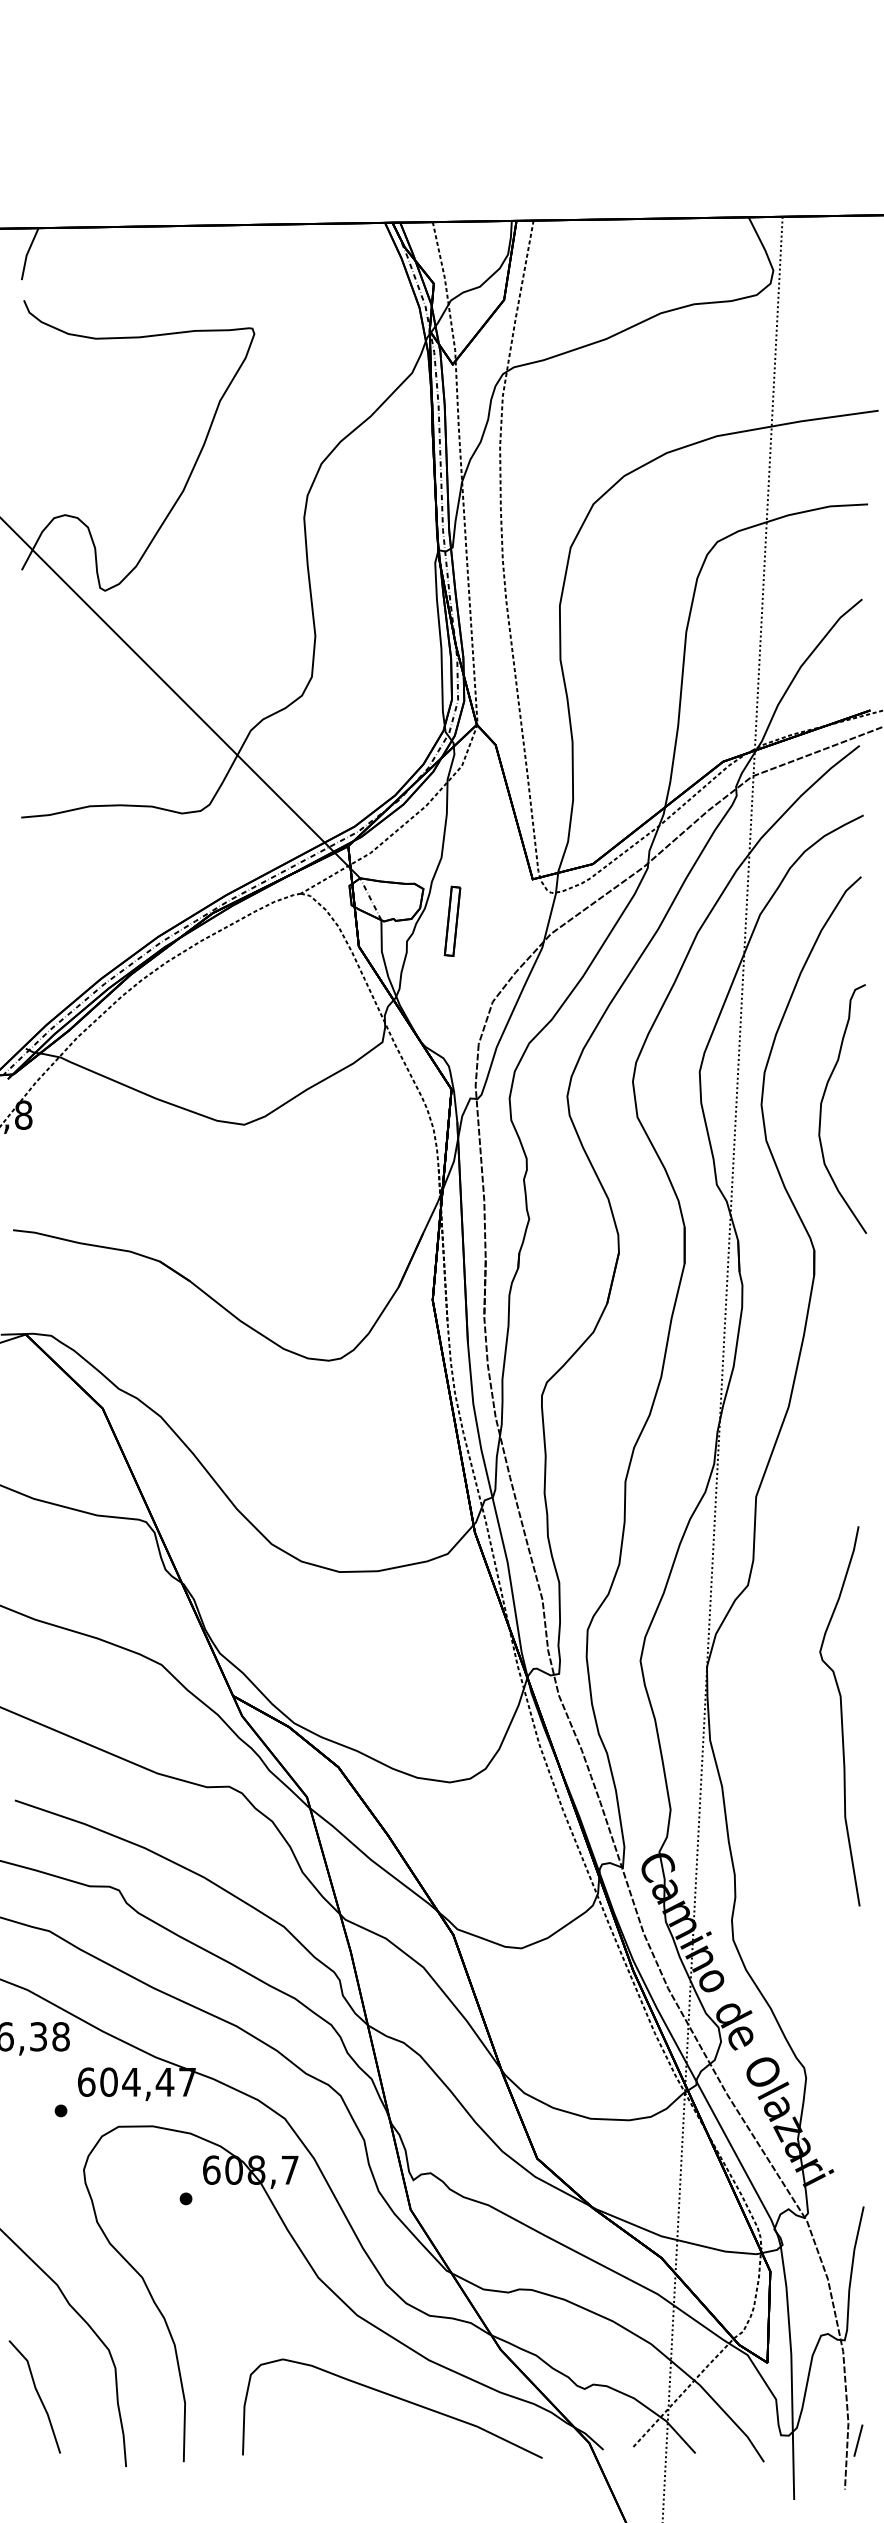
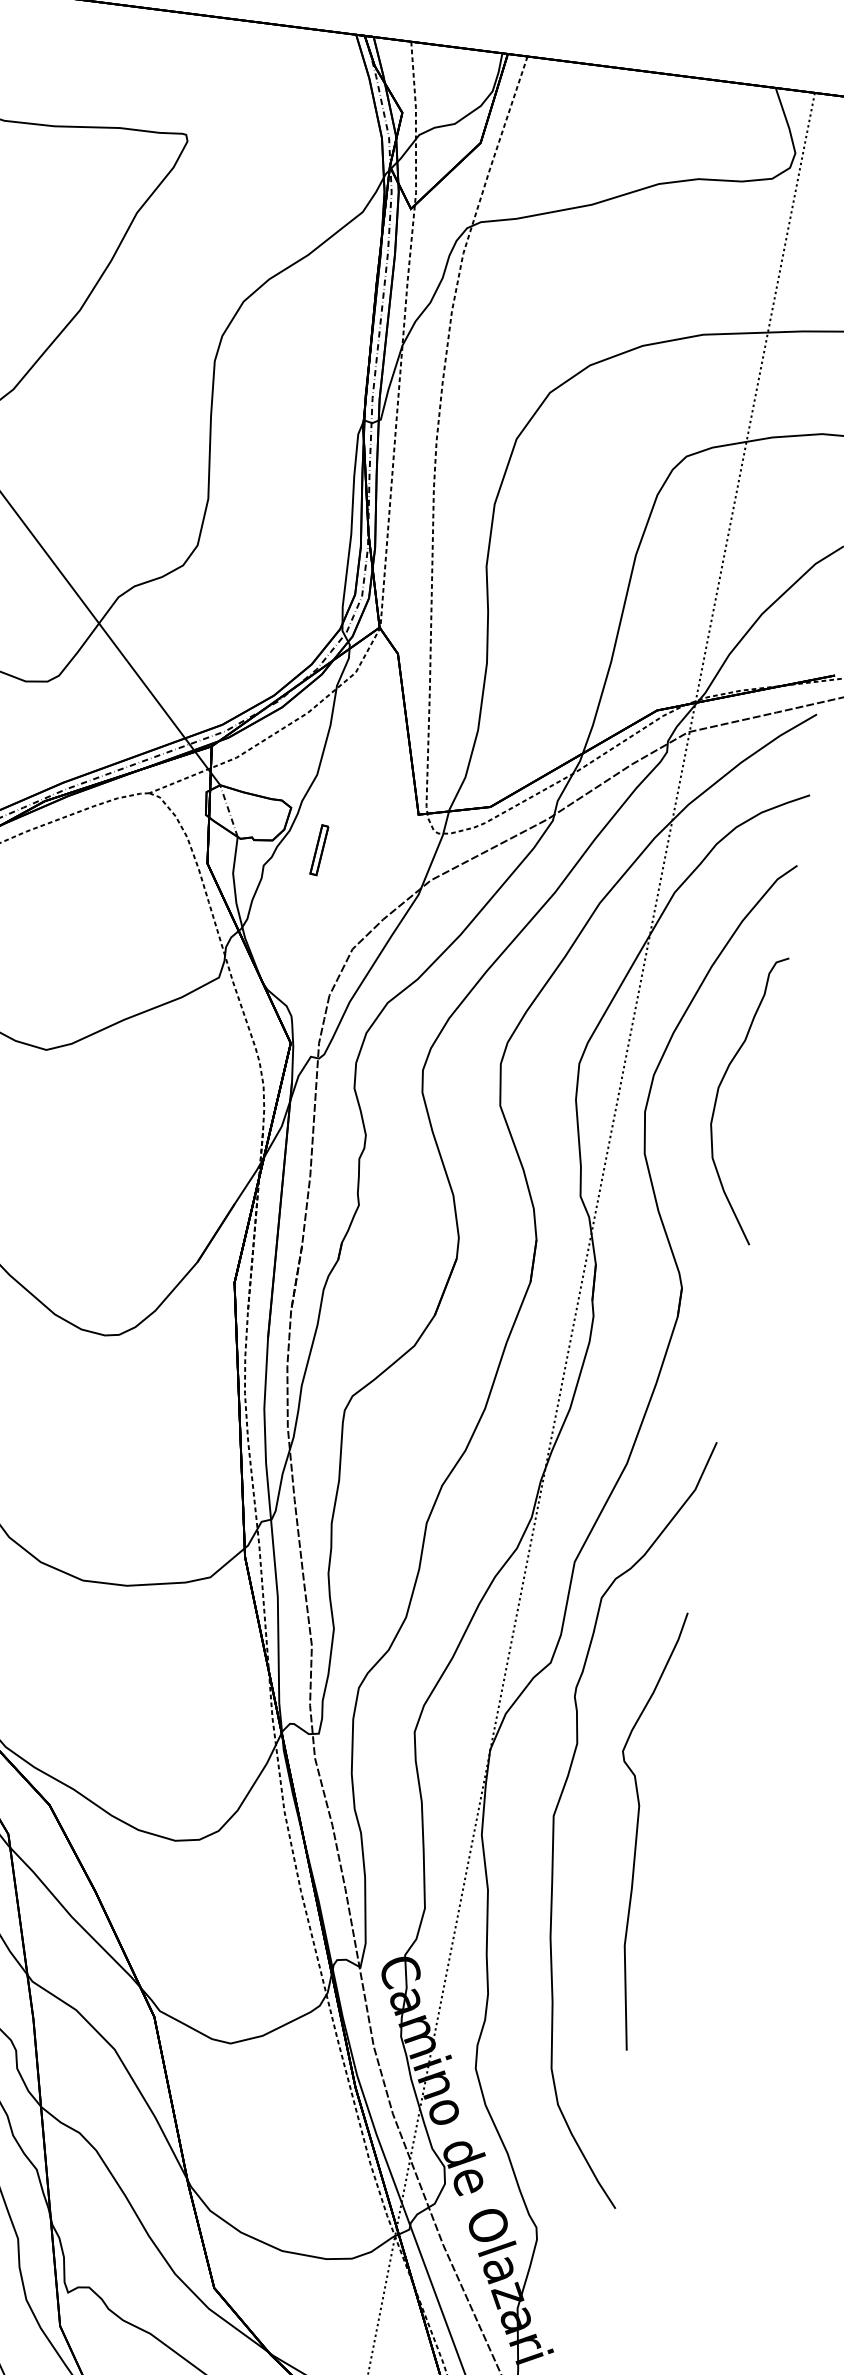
part: (452, 921) -> (319, 850), size x0.62
curve: (822, 1103) -> (720, 1087), moved
curve: (773, 1699) -> (561, 1798), added

